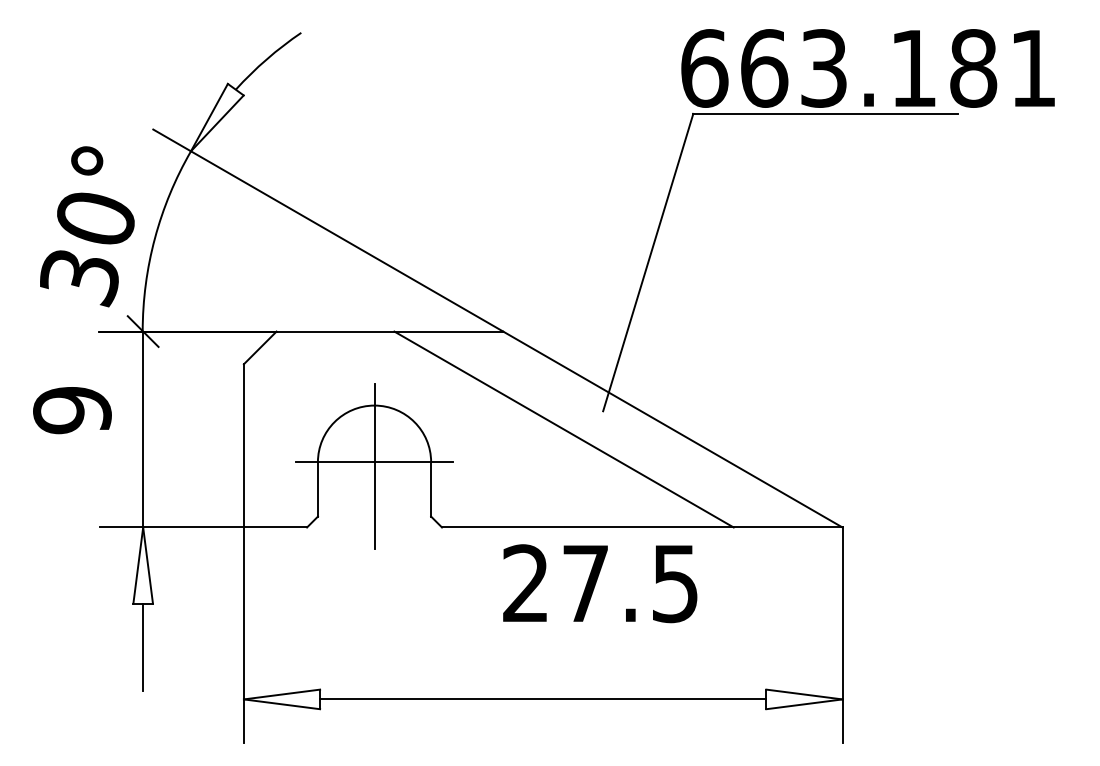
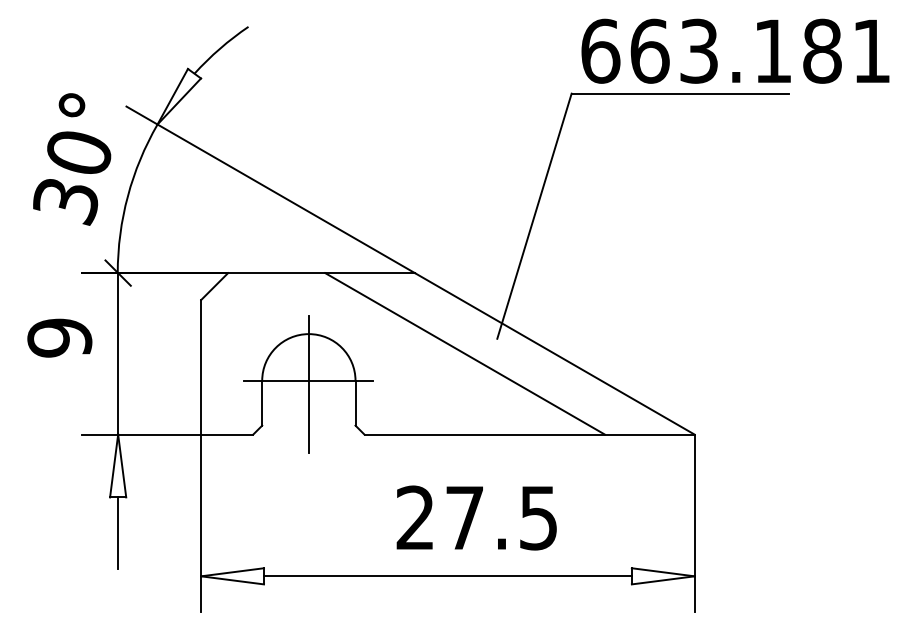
text: (867, 68) -> (734, 51), moved
text: (87, 226) -> (72, 159), moved
text: (600, 583) -> (476, 517), moved

